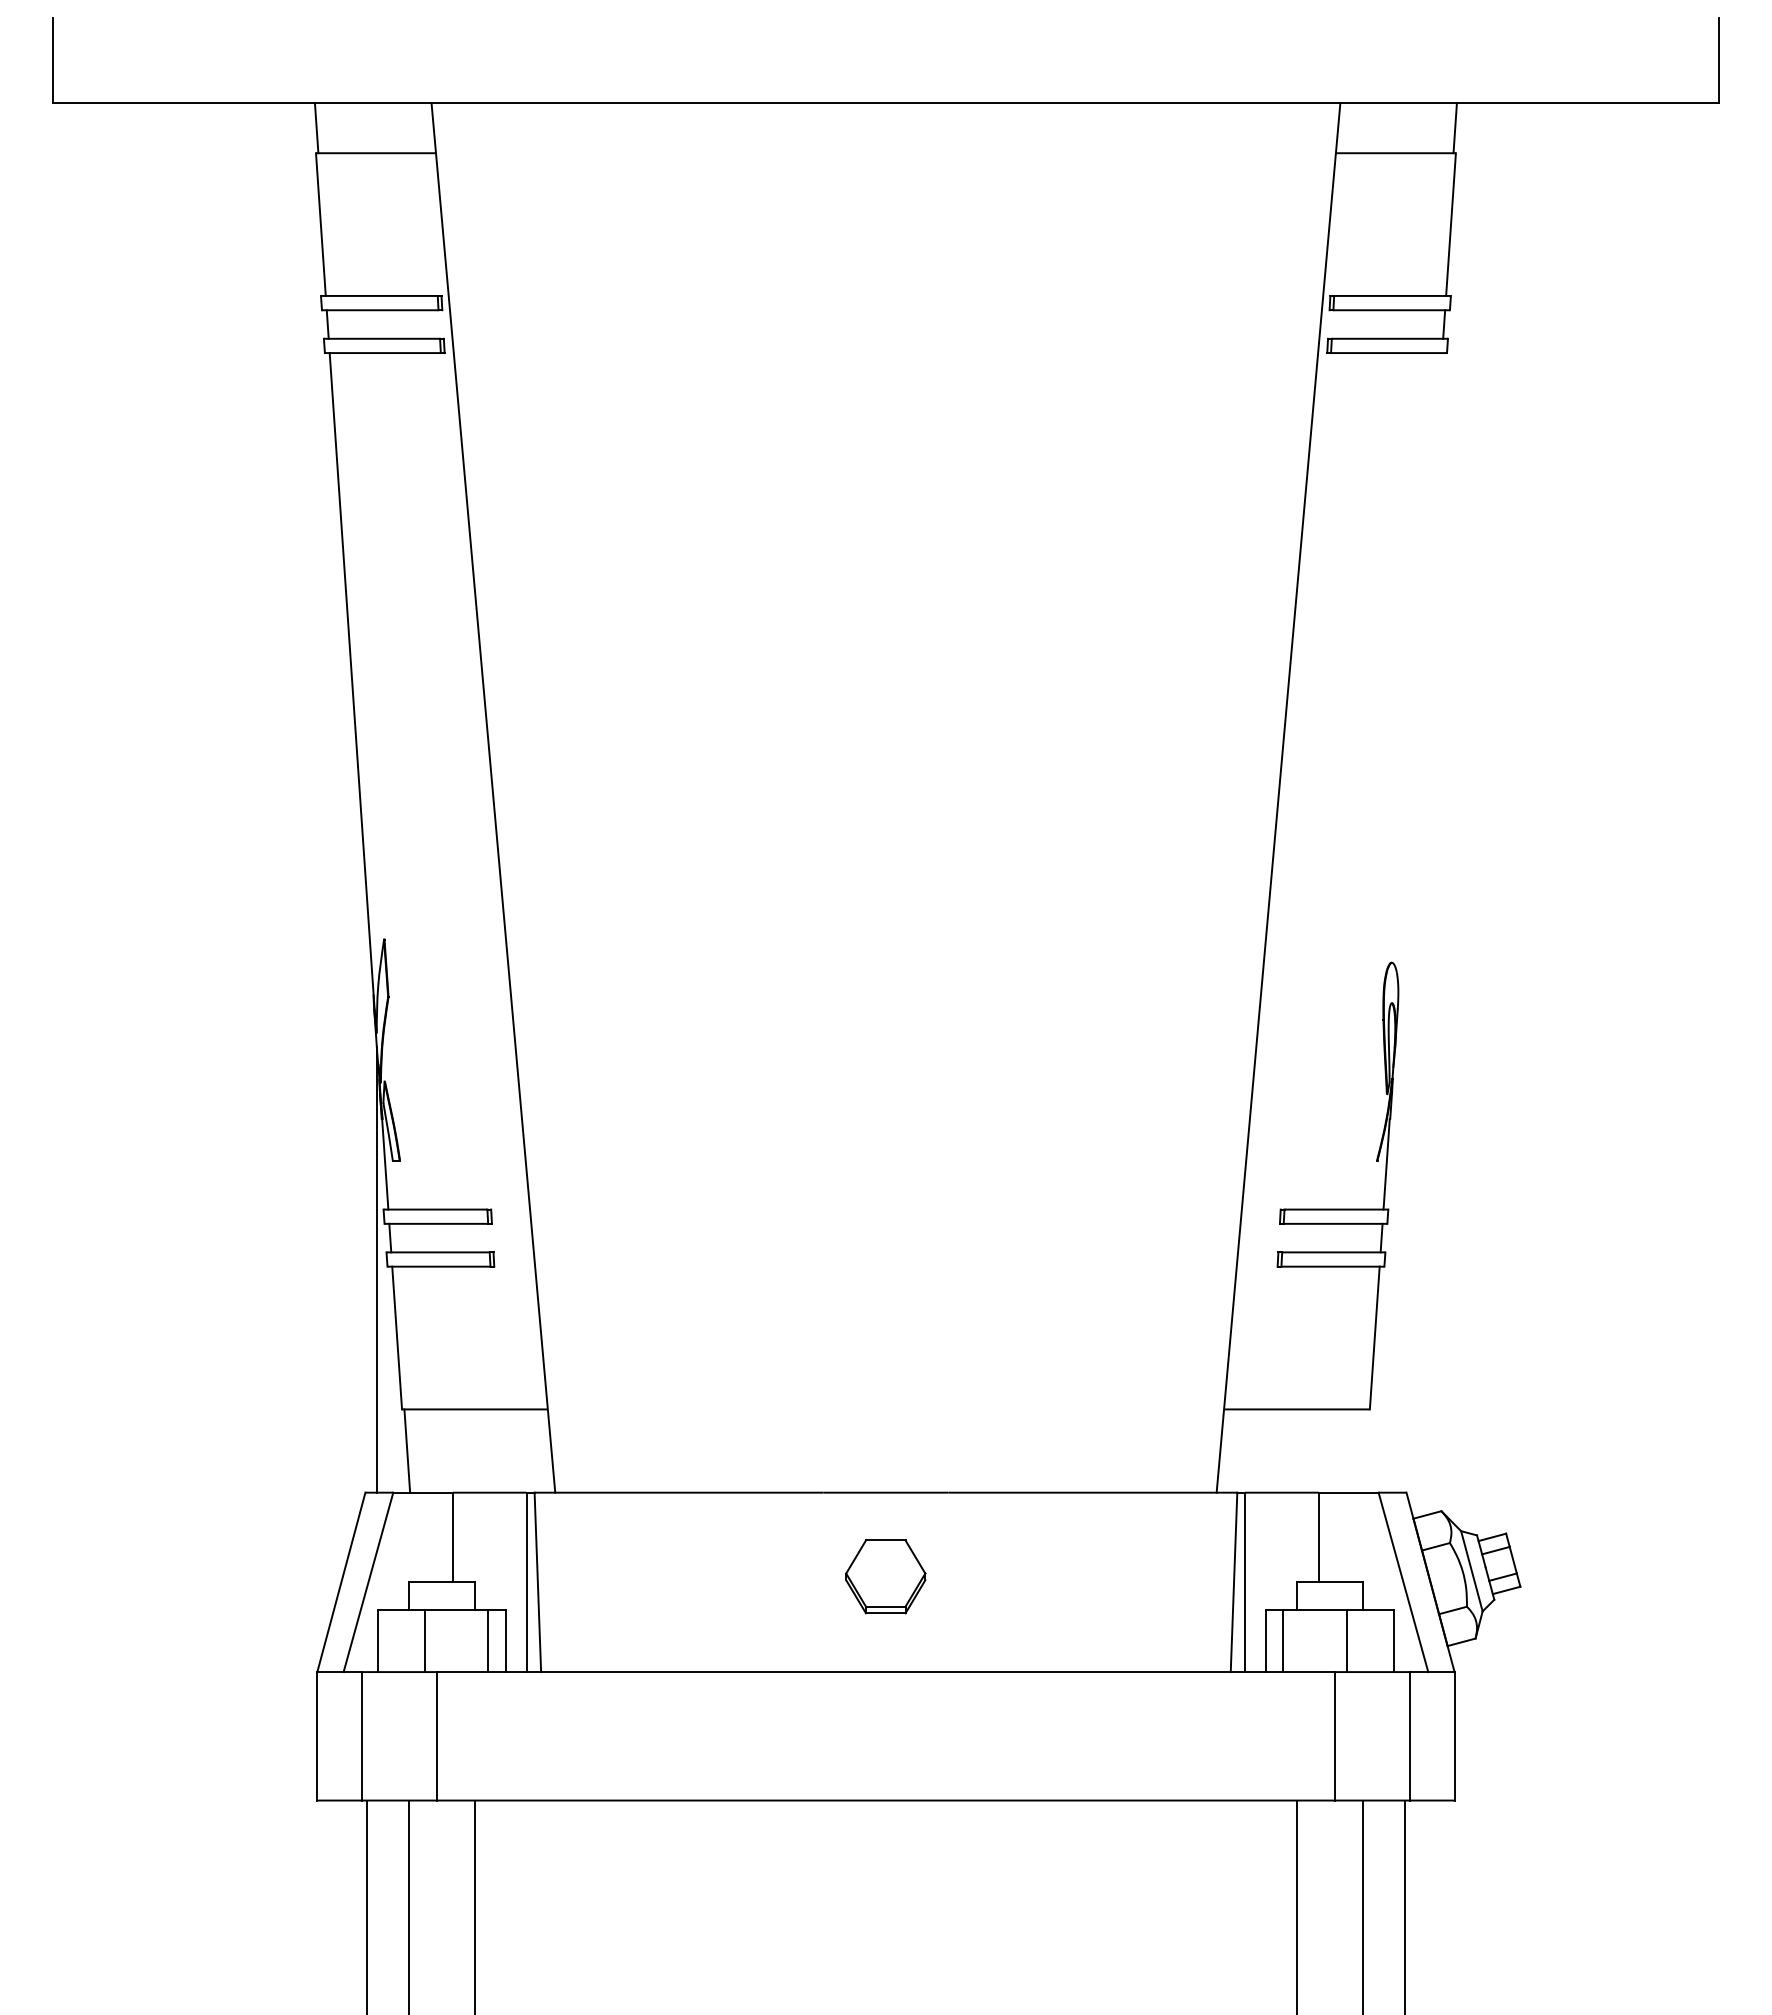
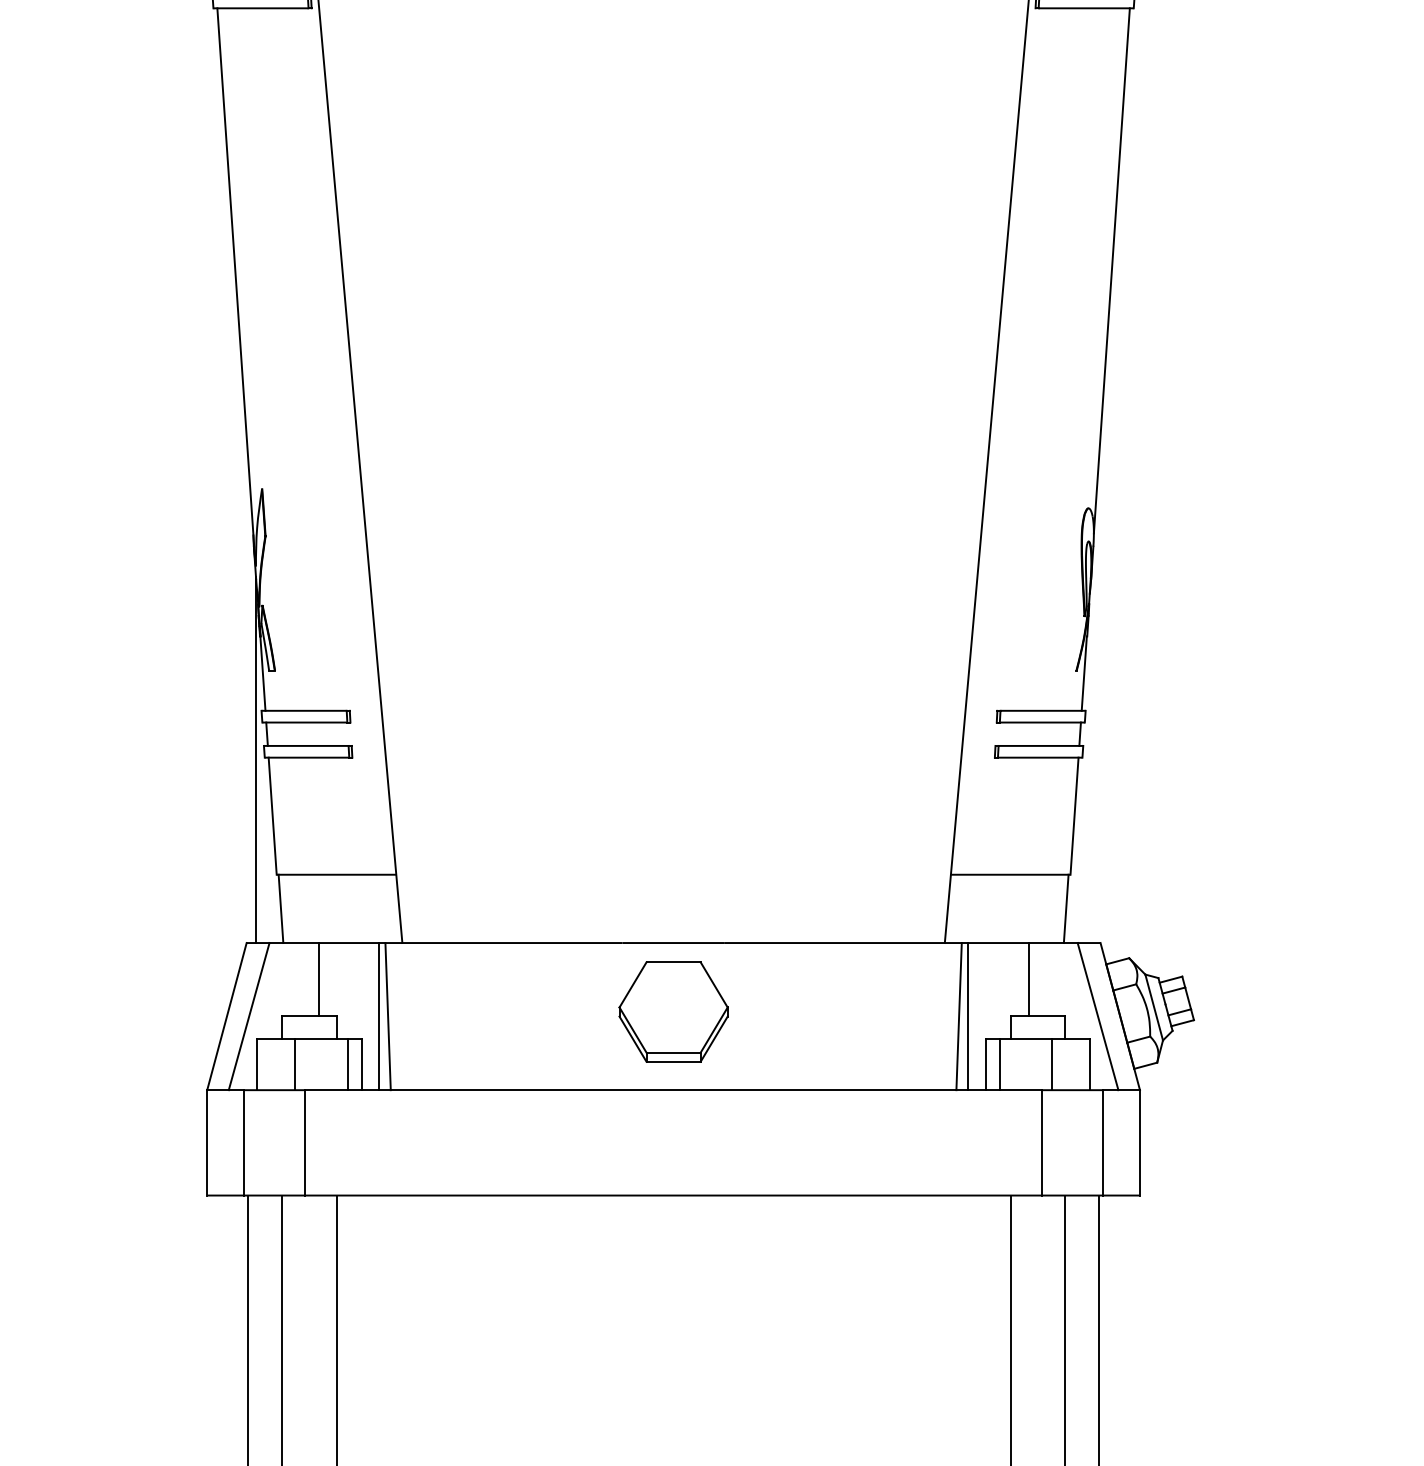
line: (1420, 673) -> (1112, 271), added
line: (1364, 1450) -> (1066, 908), added
part: (885, 1576) -> (673, 1011), size x1.67

